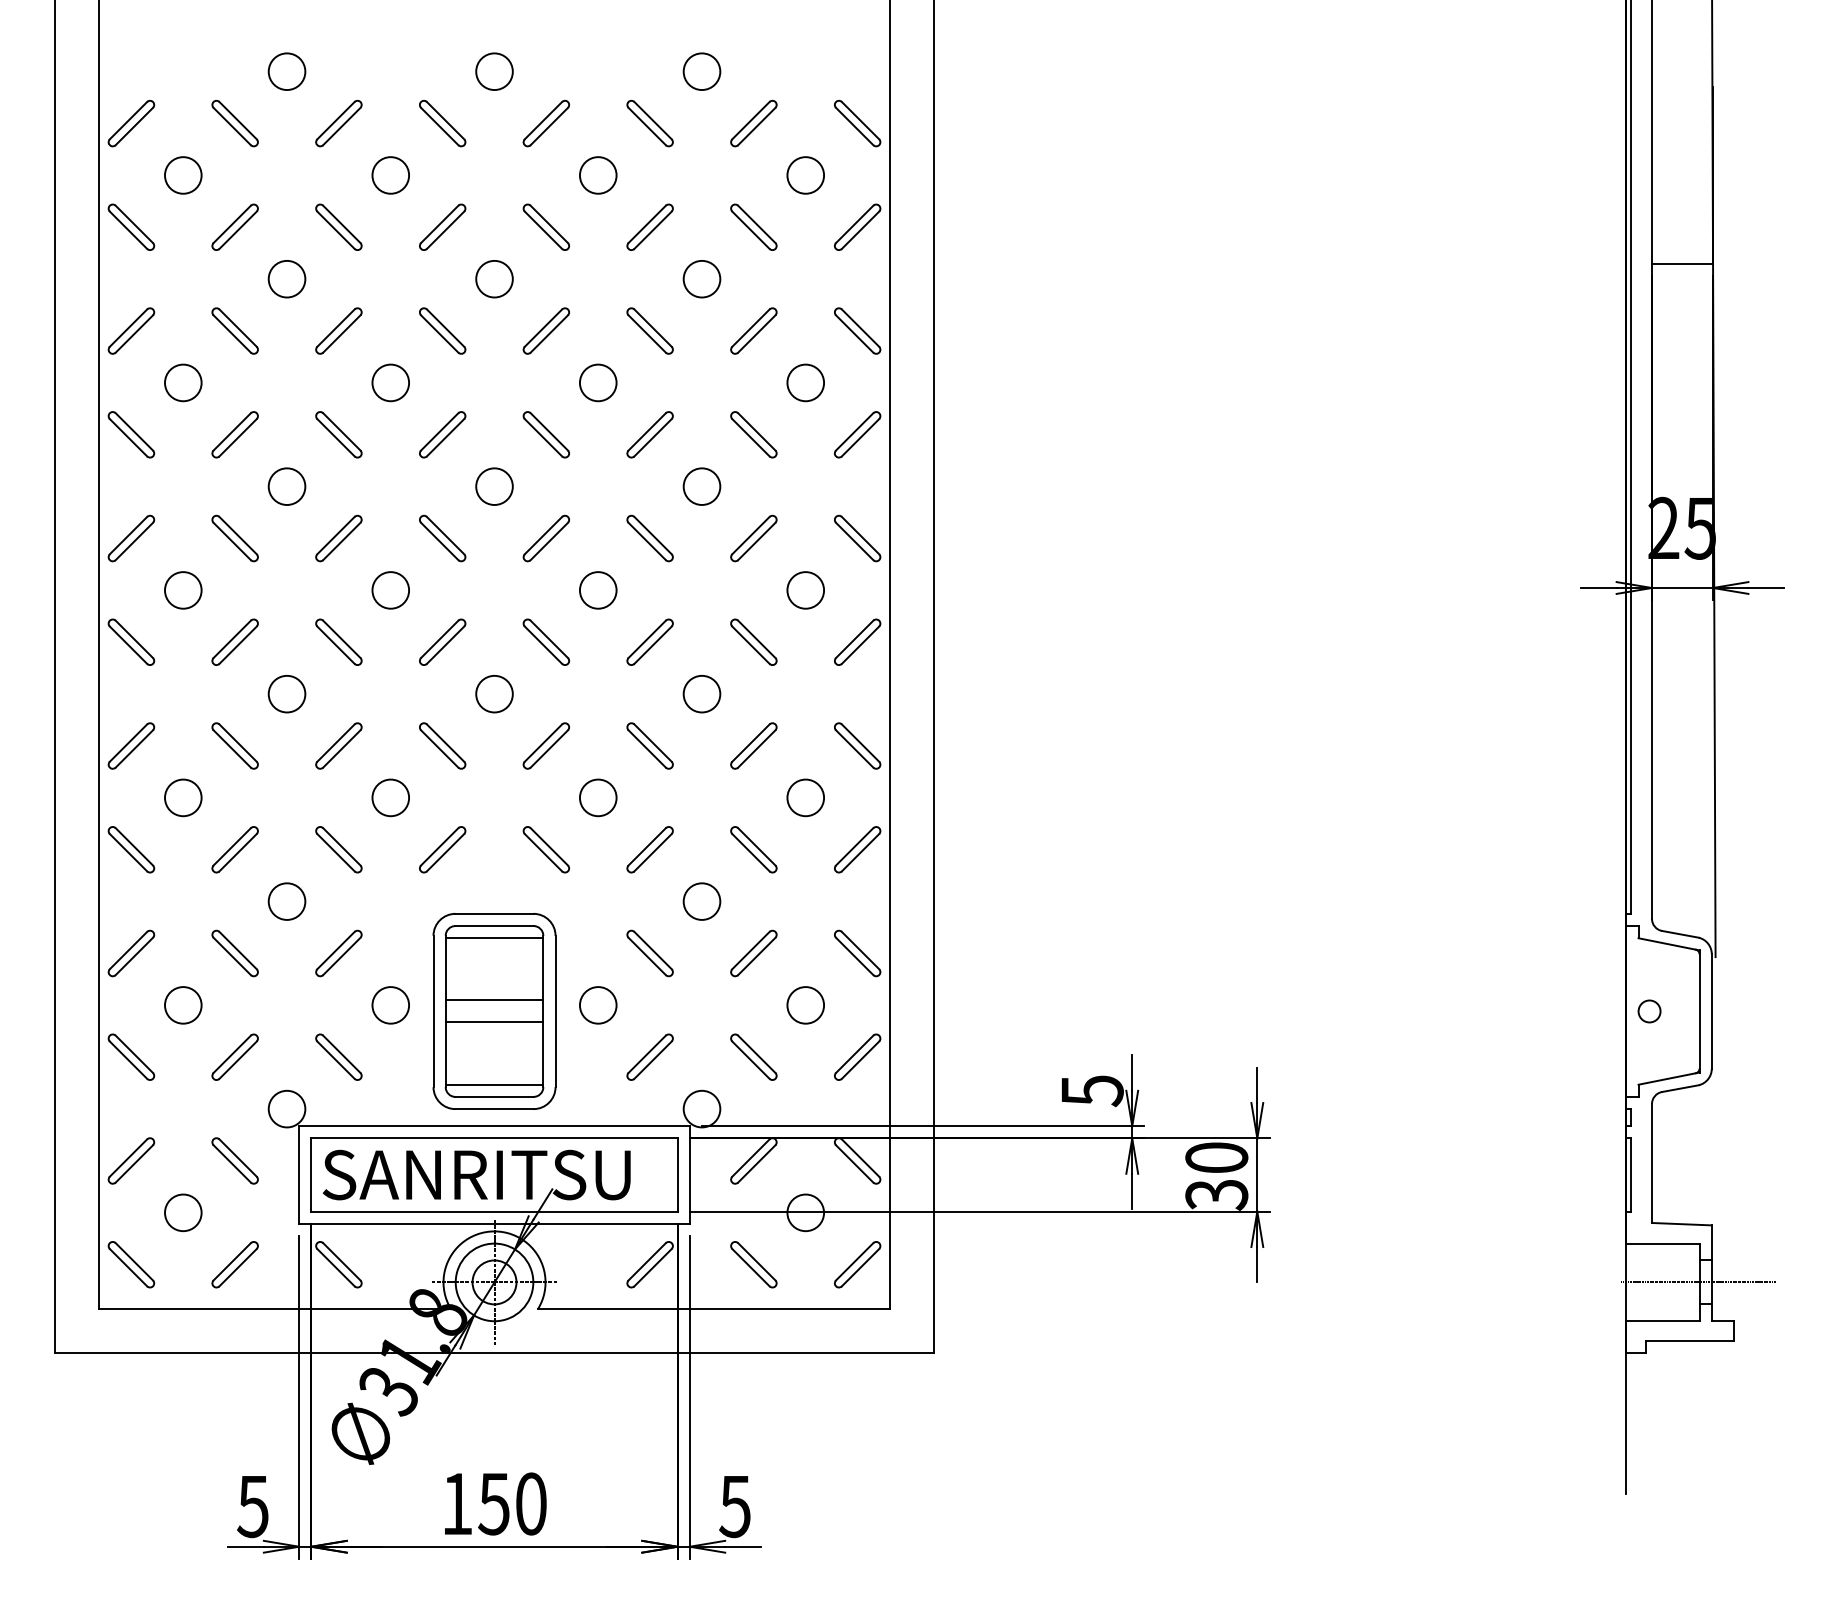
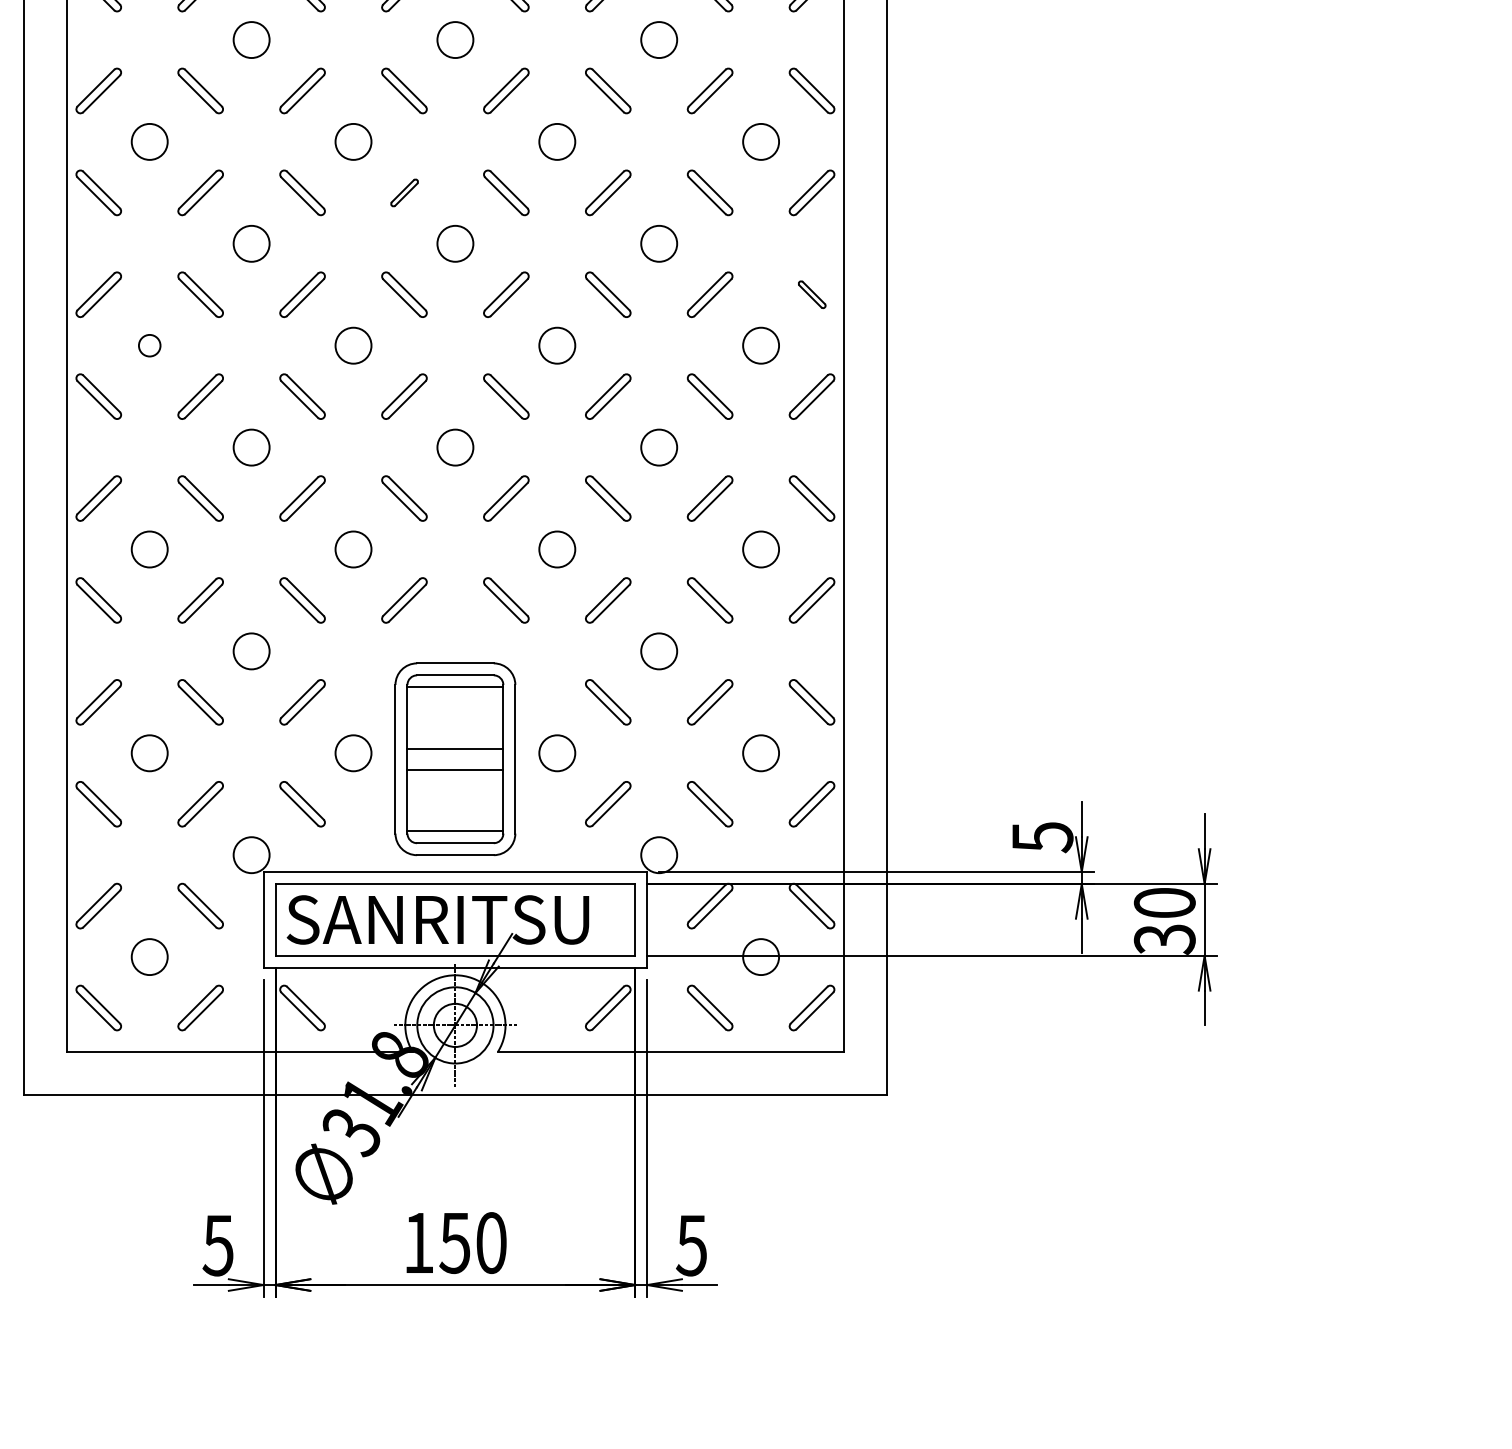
part: (442, 434) -> (404, 192), size x0.6
part: (857, 538) -> (811, 294), size x0.6
circle: (183, 590) -> (149, 345), size x0.6

